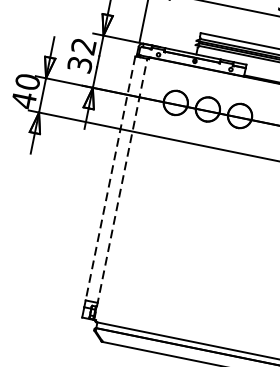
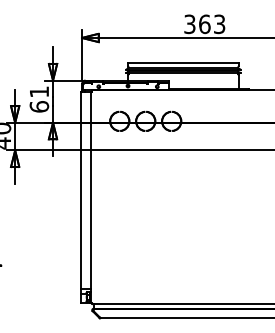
text: (82, 55) -> (39, 99), 32 -> 61
line: (111, 178) -> (81, 190), dashed -> solid
line: (120, 189) -> (90, 197), dashed -> solid

